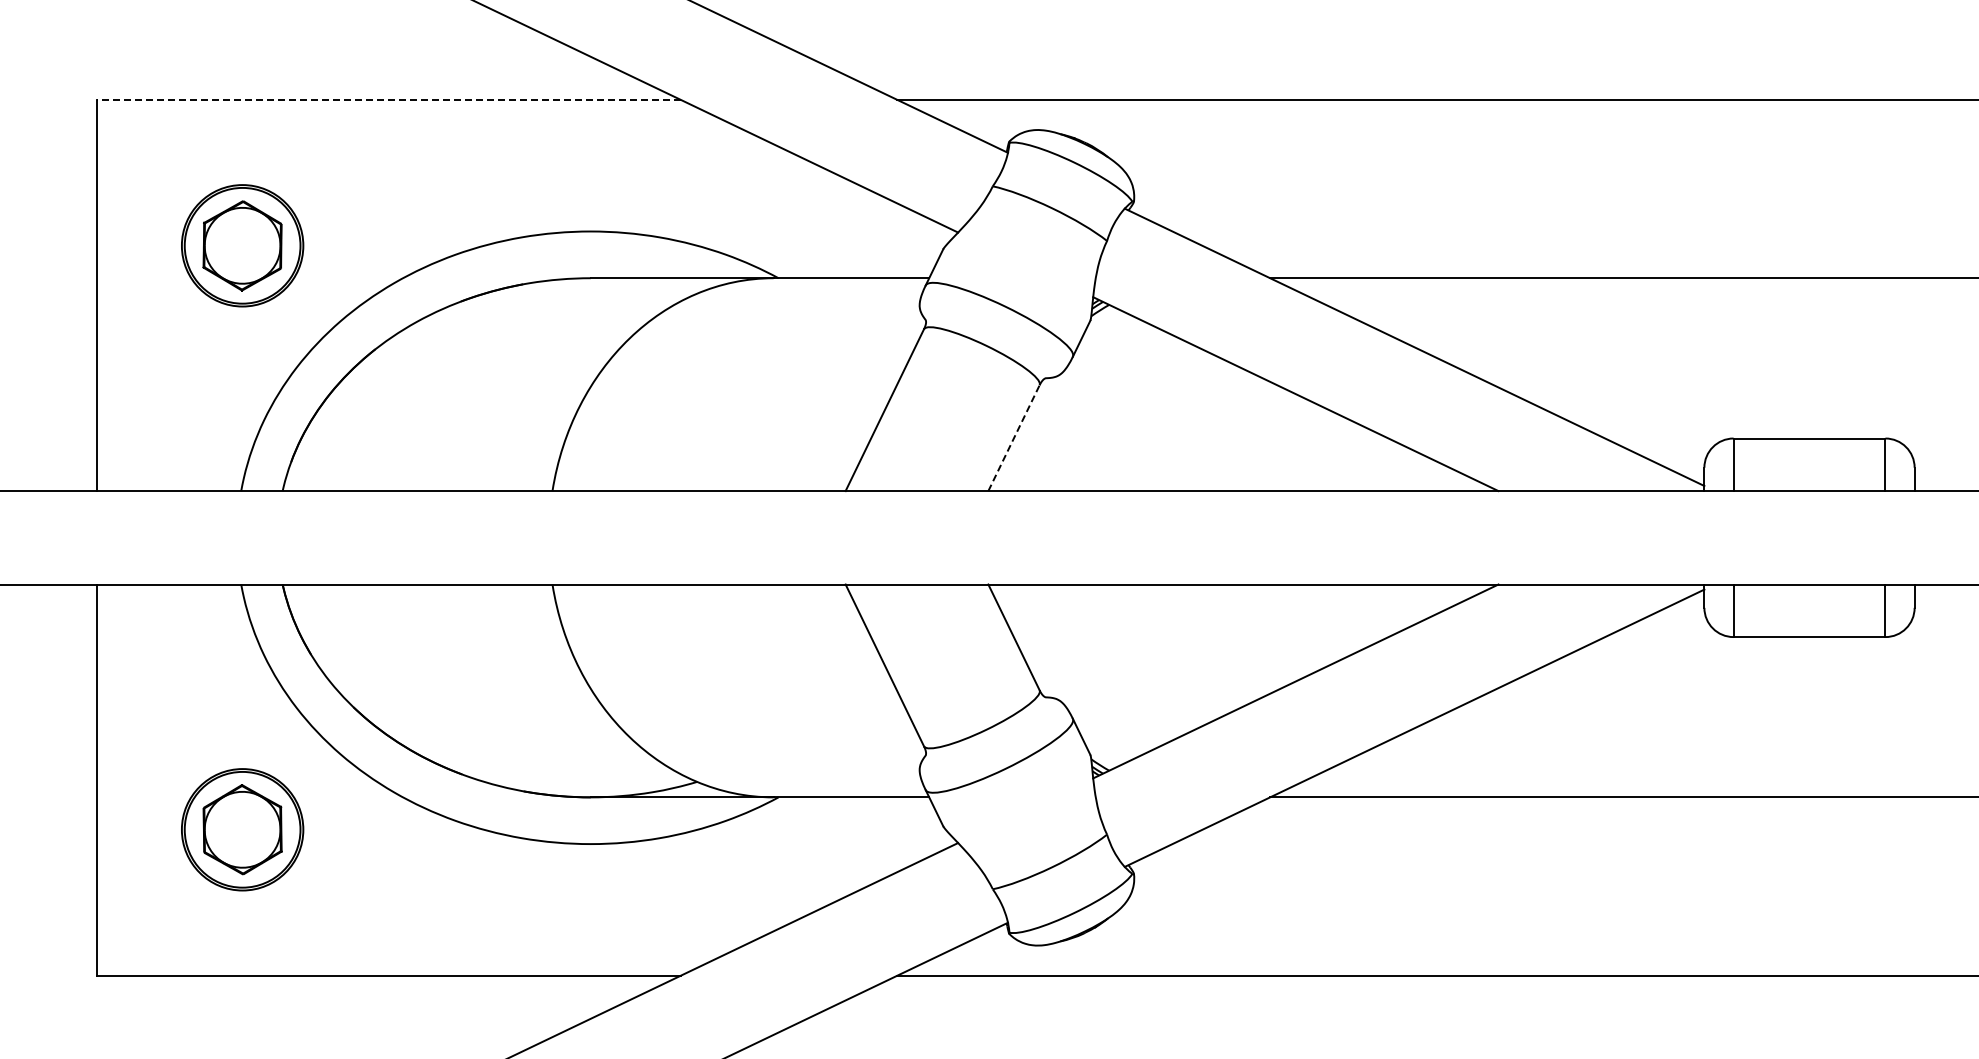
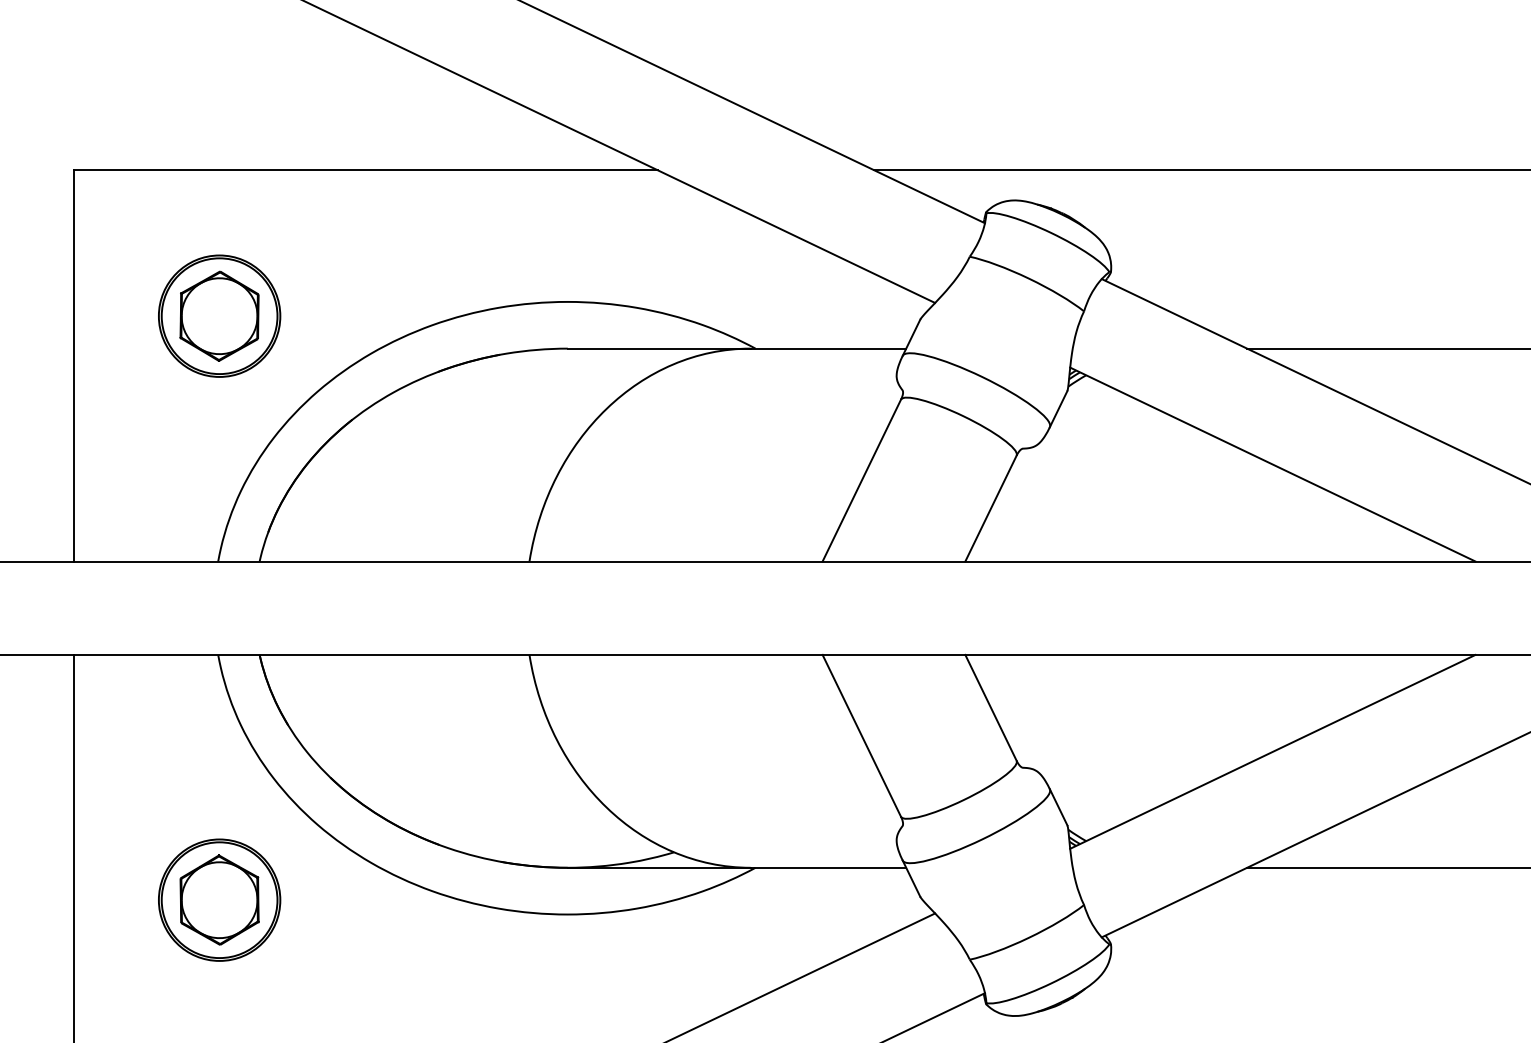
line: (388, 99) -> (365, 169), dashed -> solid
line: (1014, 438) -> (991, 508), dashed -> solid

